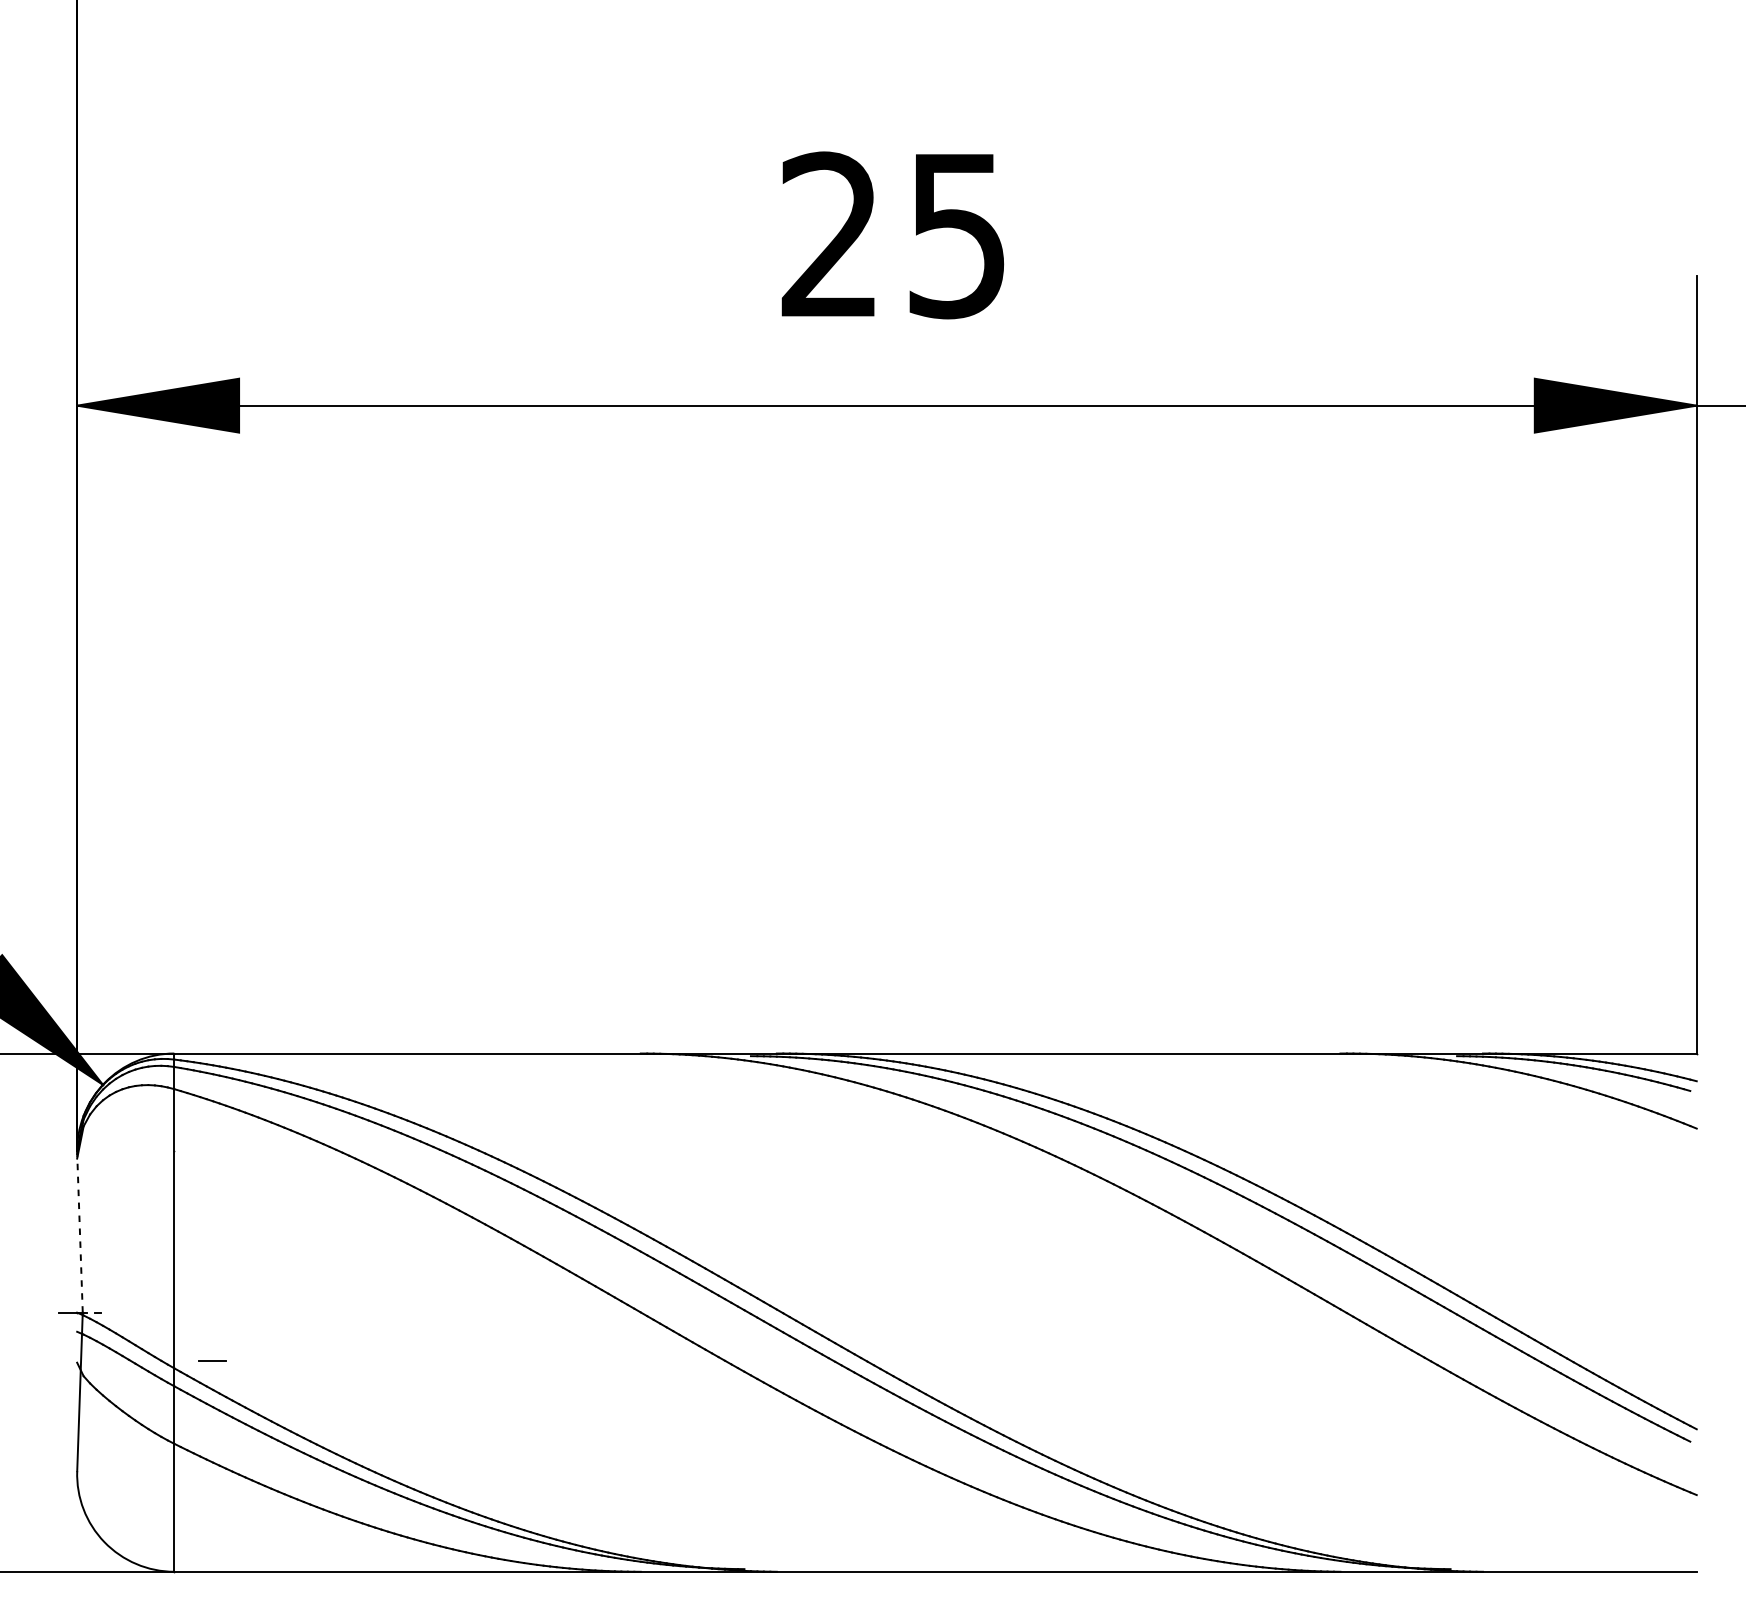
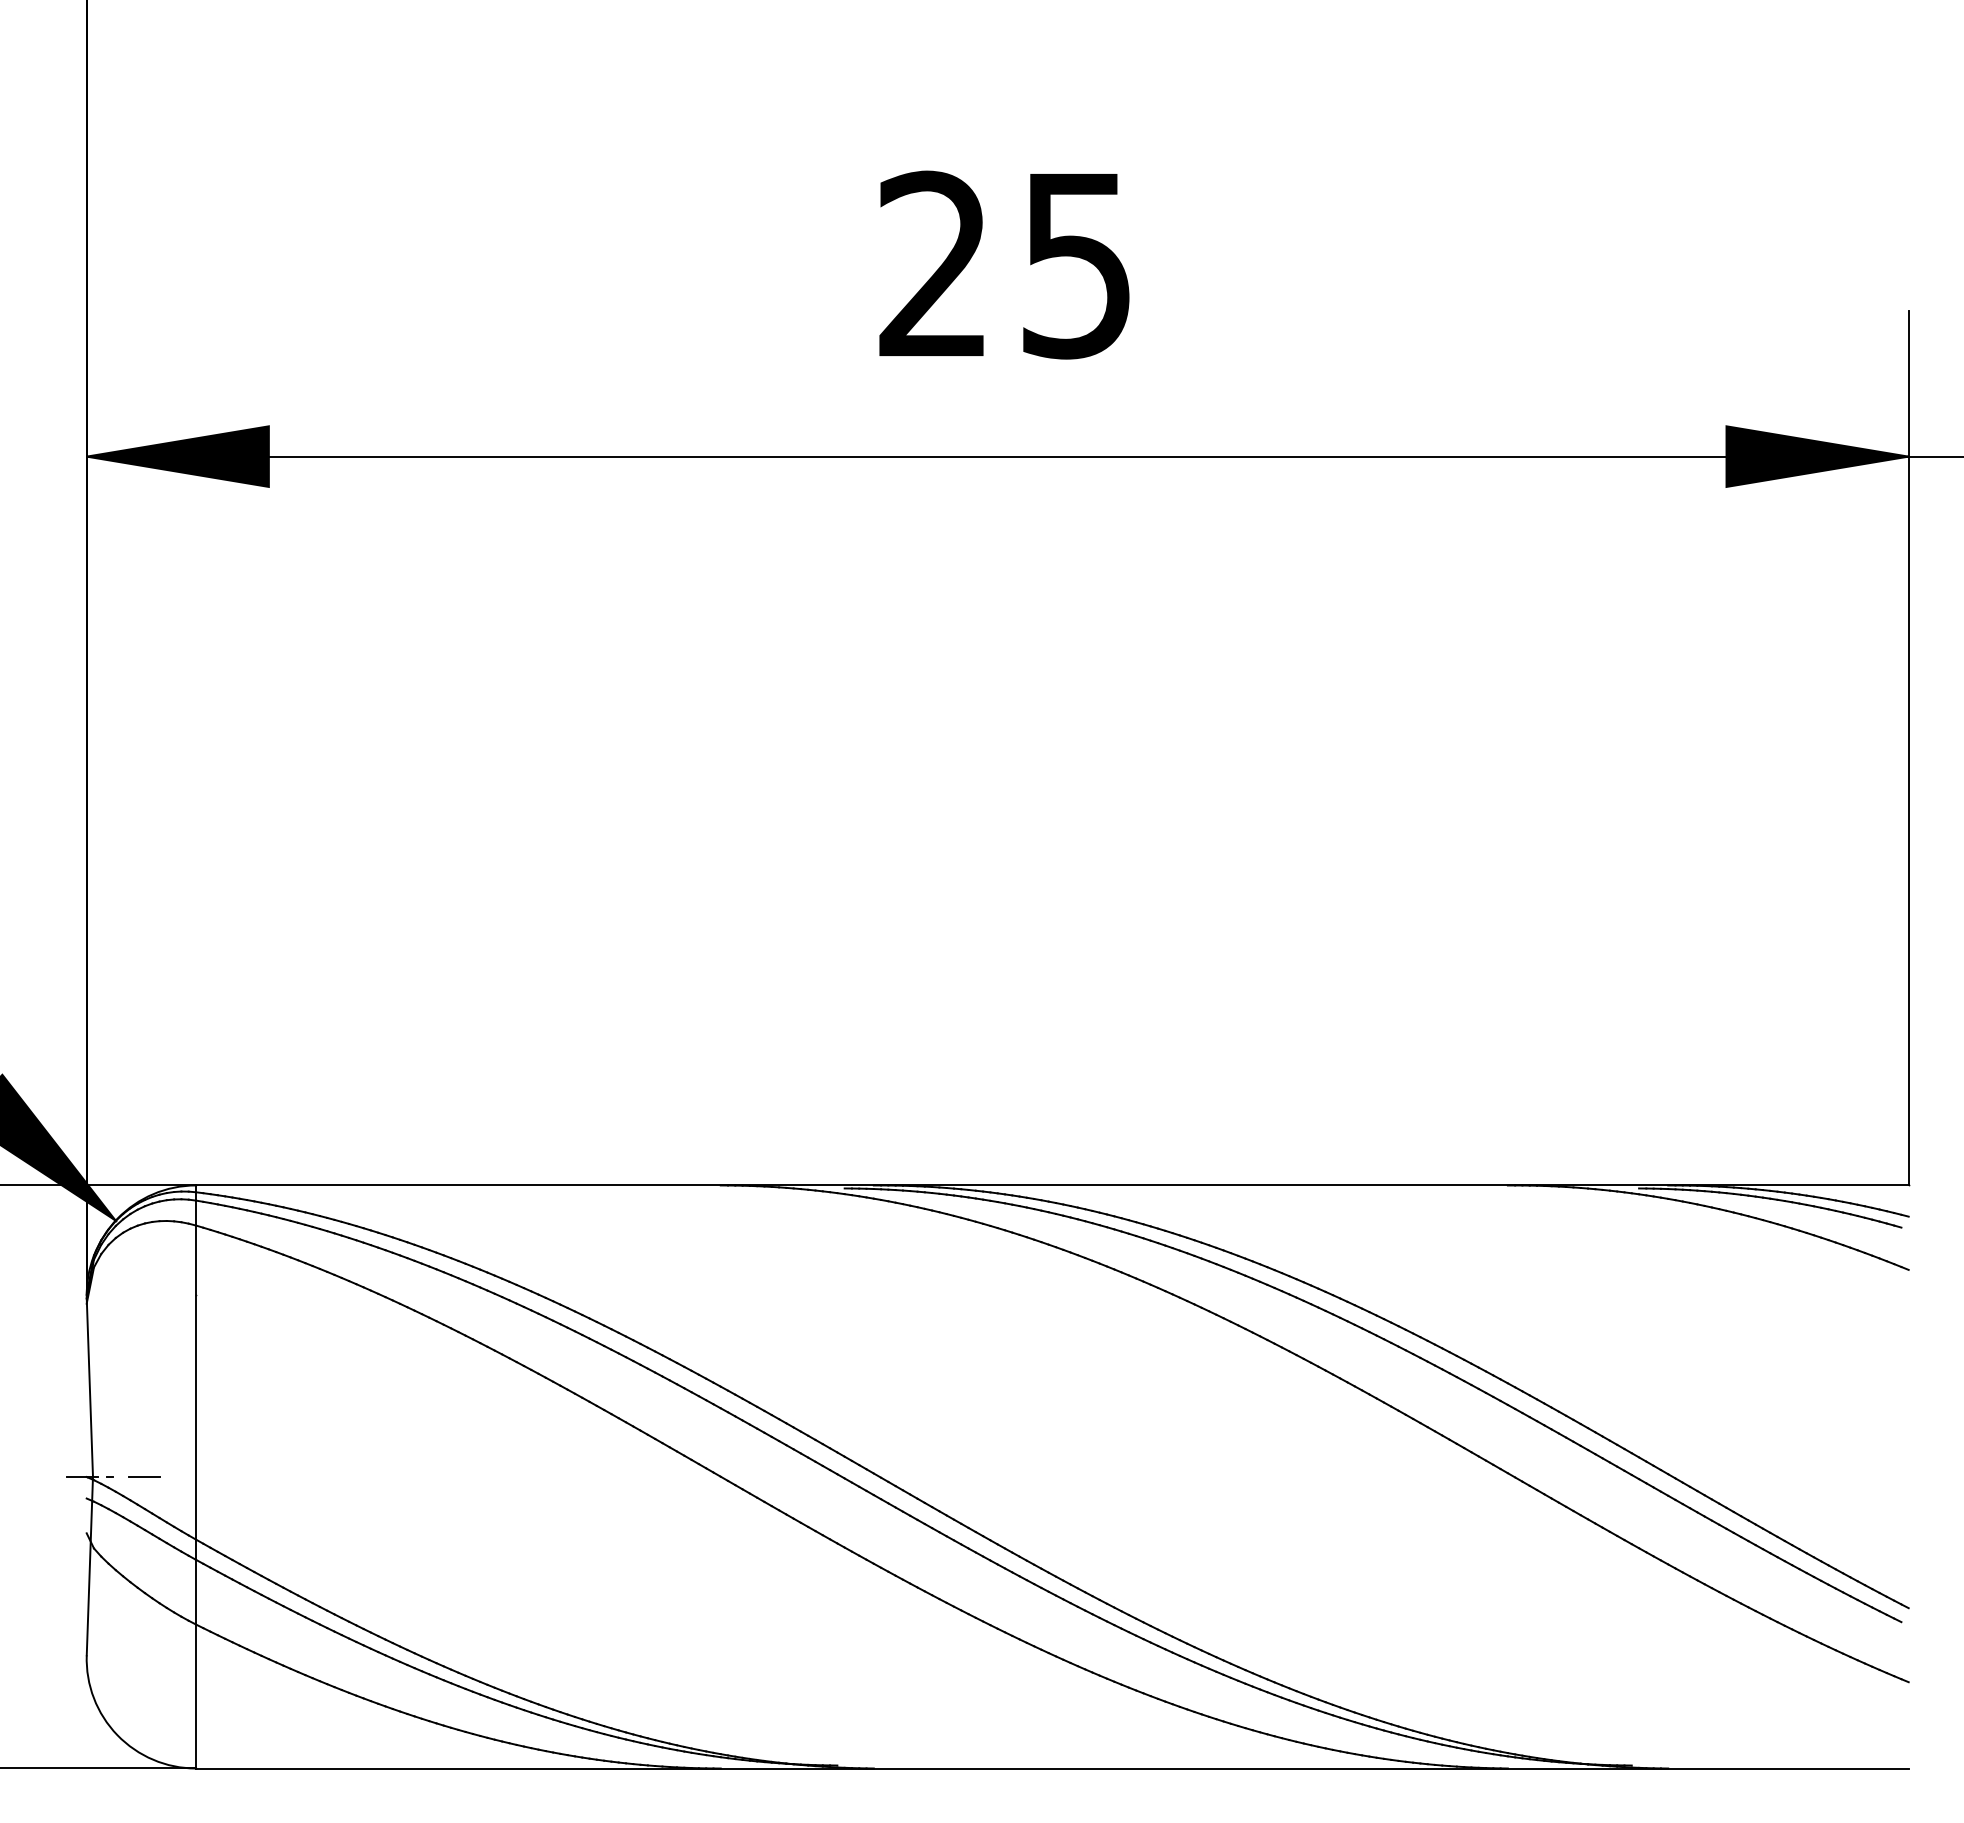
line: (79, 1233) -> (89, 1387), dashed -> solid
line: (212, 1360) -> (144, 1476), moved

